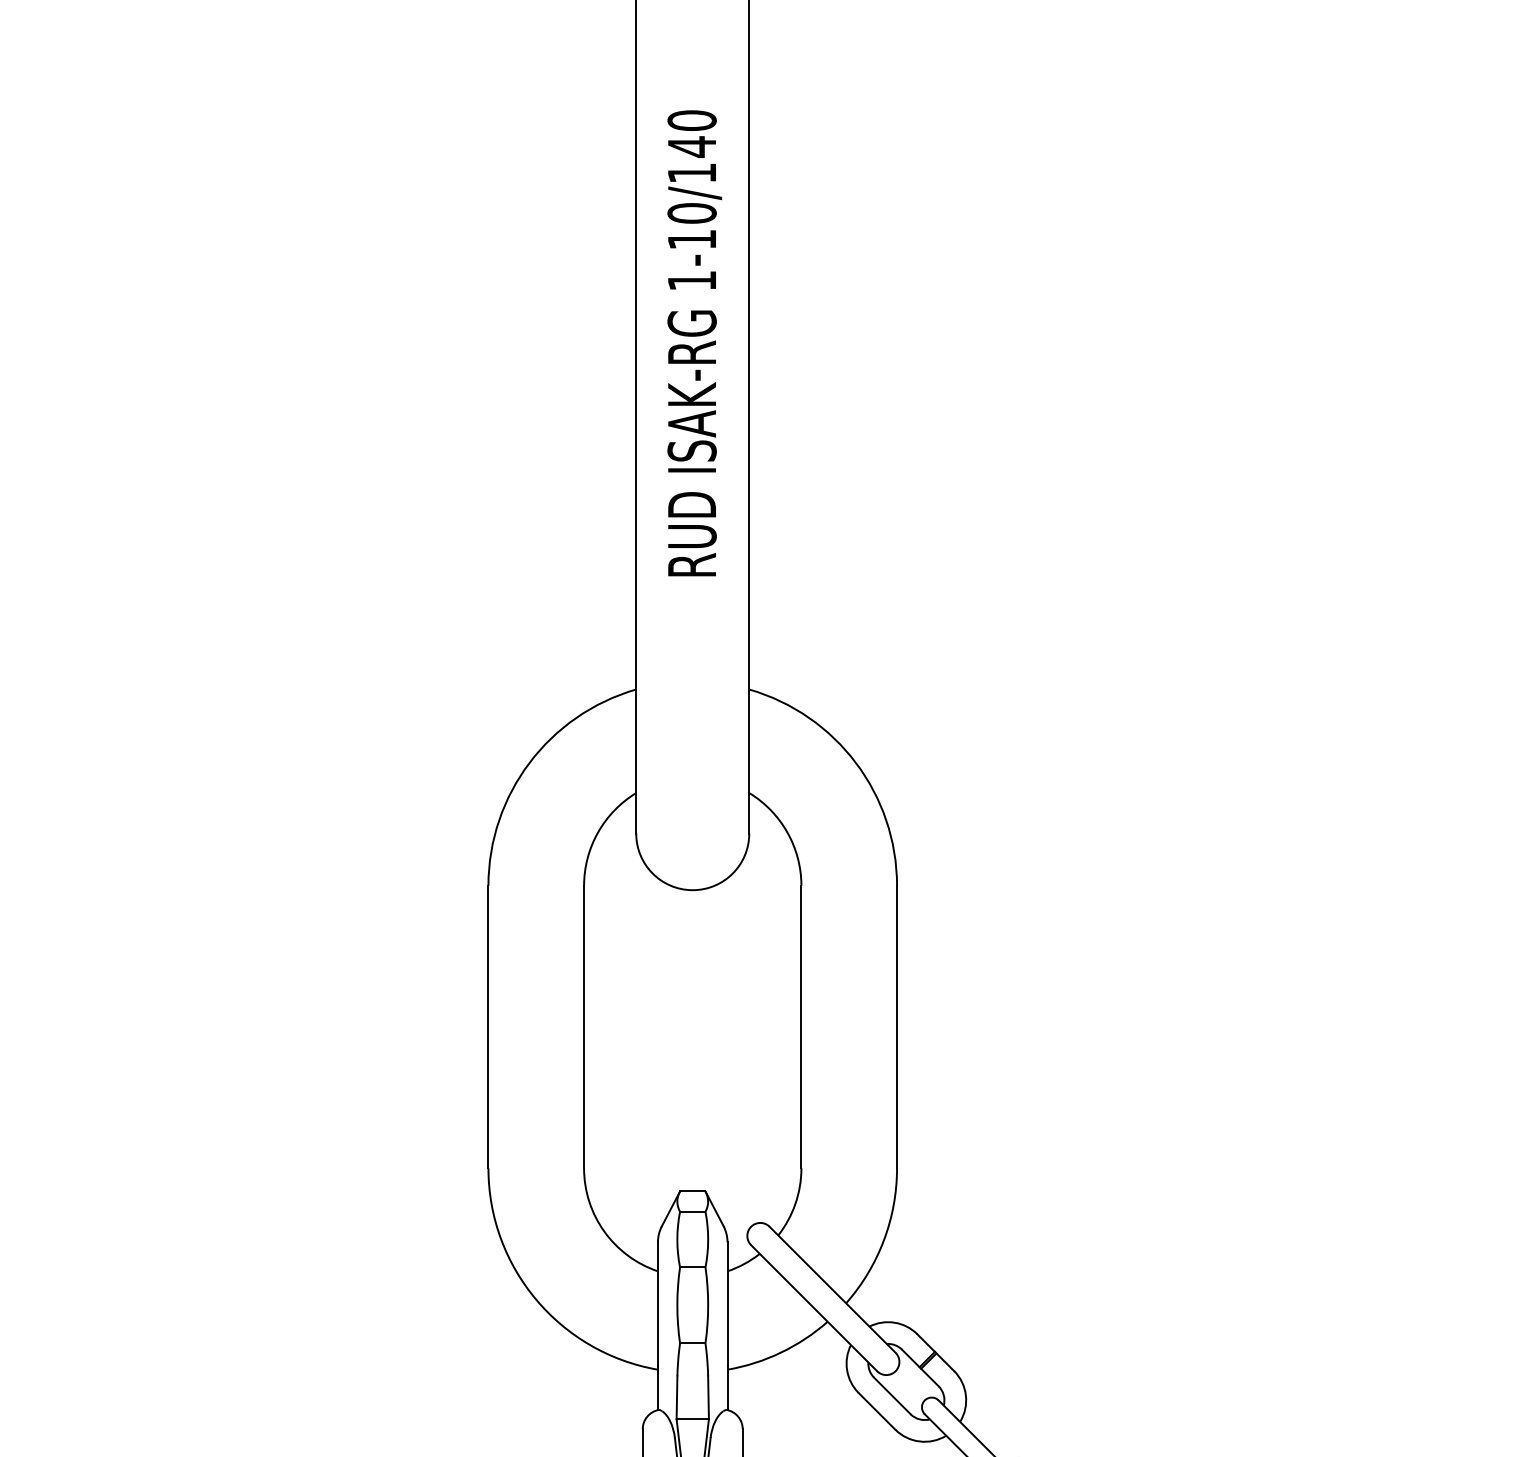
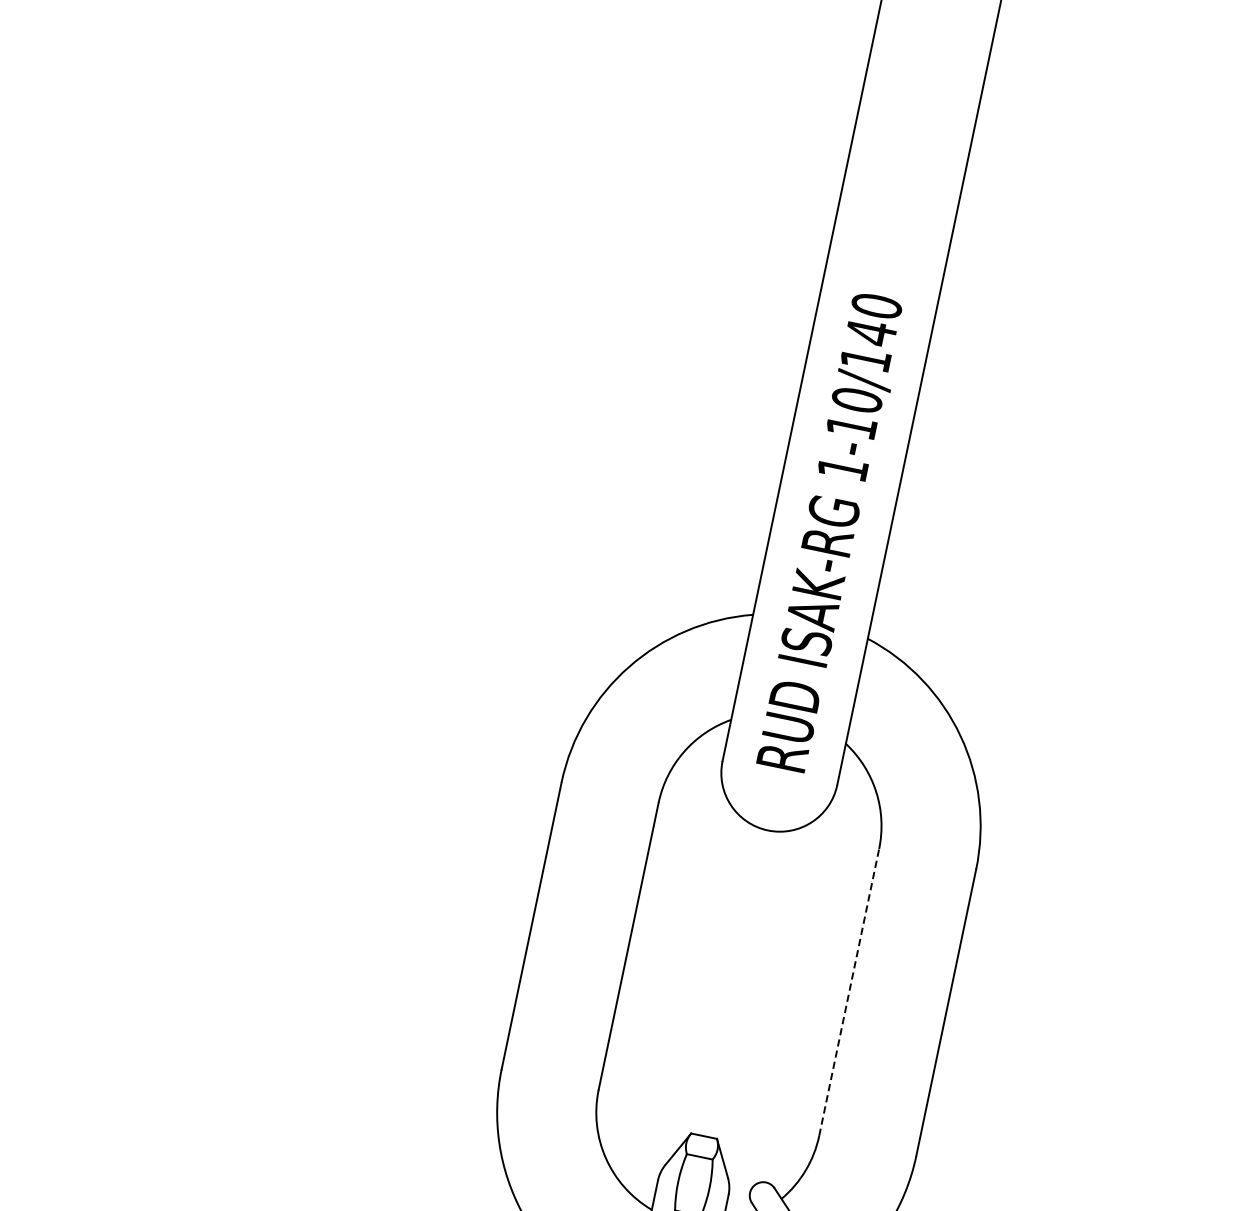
text: (694, 343) -> (831, 532), moved
line: (801, 1026) -> (849, 991), solid -> dashed

